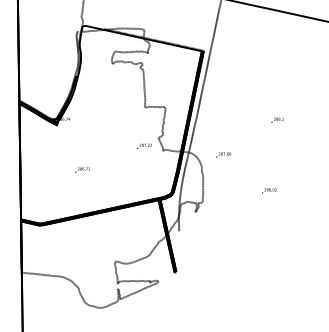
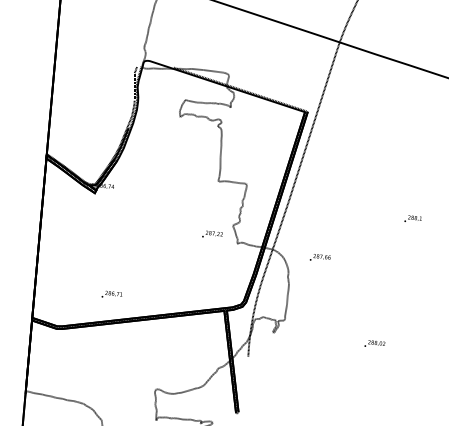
text: (277, 119) -> (413, 218), moved
text: (82, 169) -> (111, 294), moved
text: (269, 190) -> (375, 343), moved

